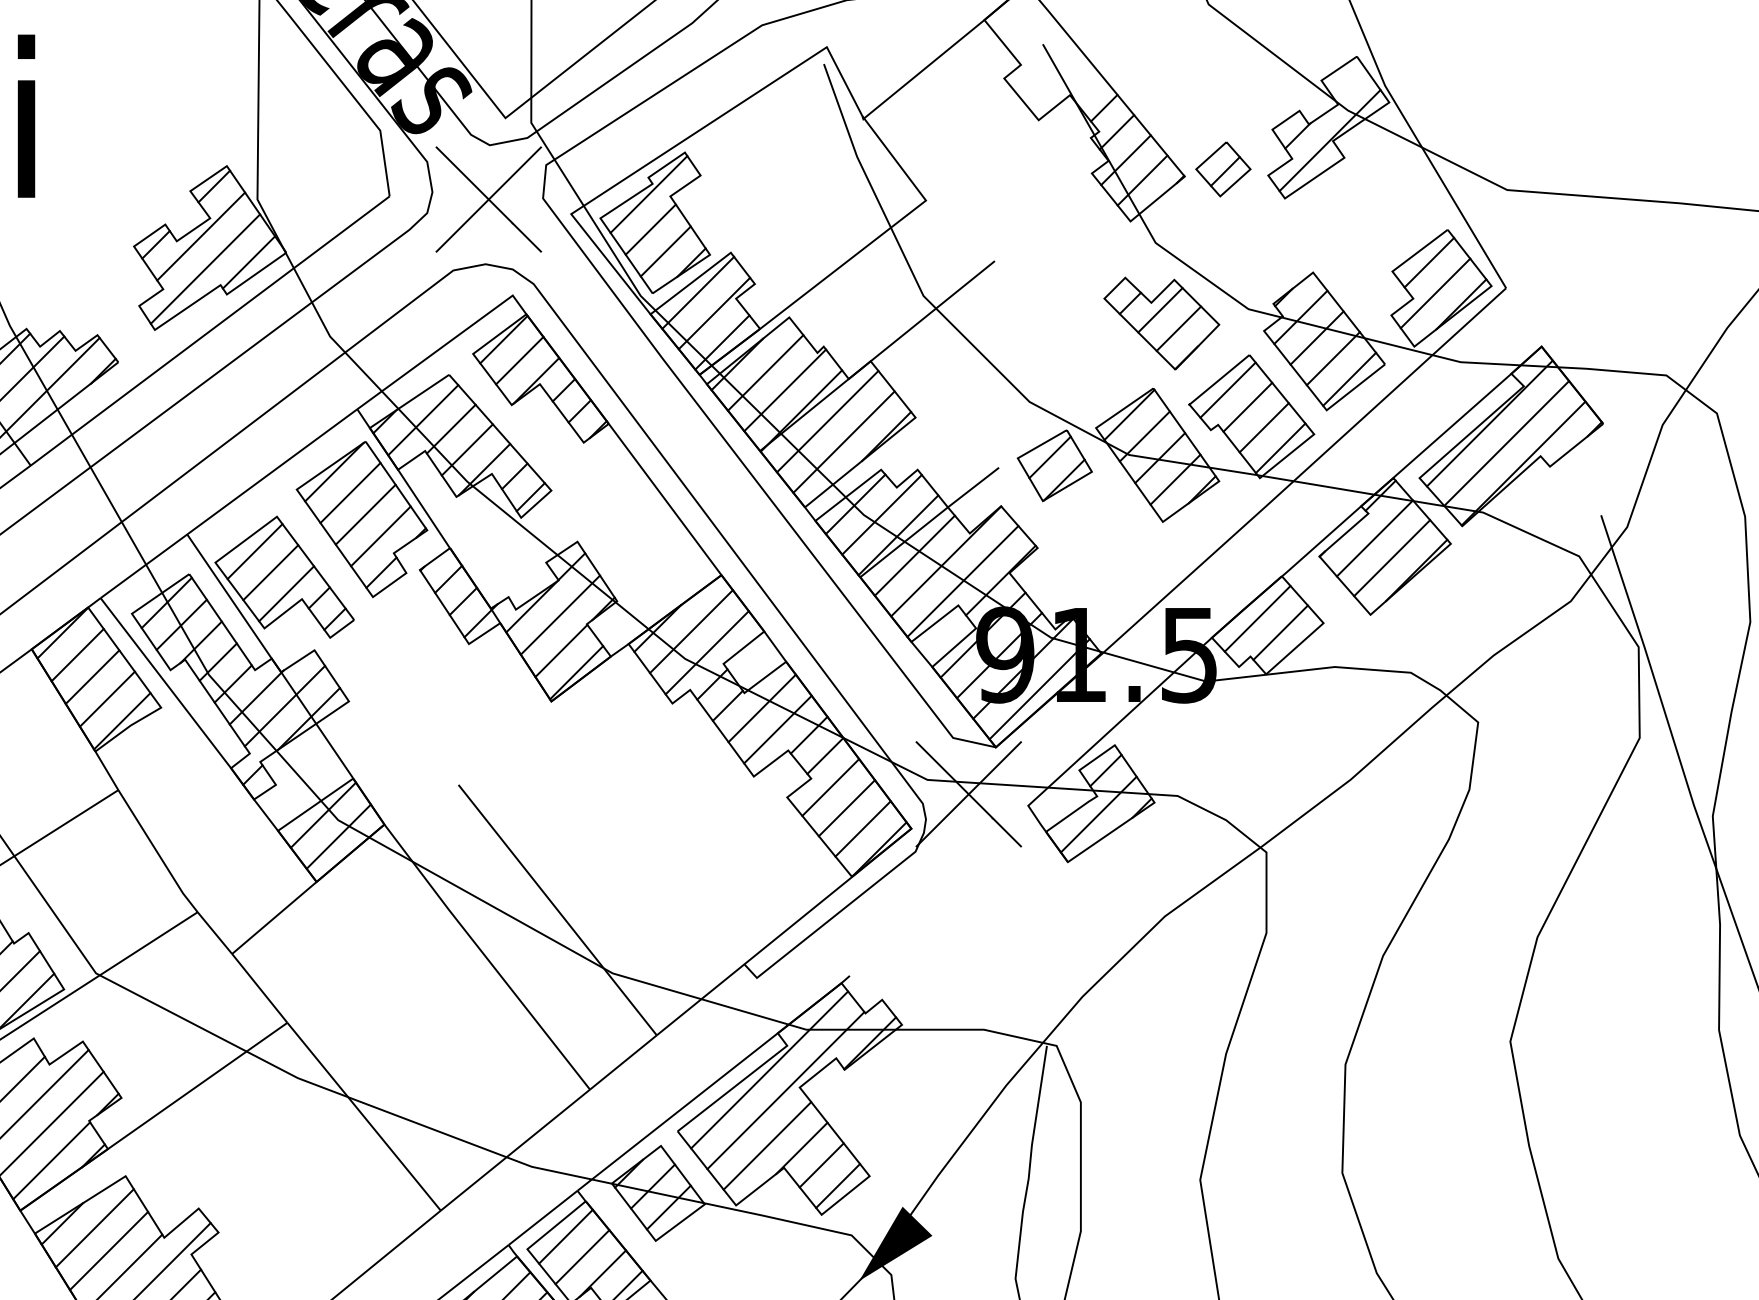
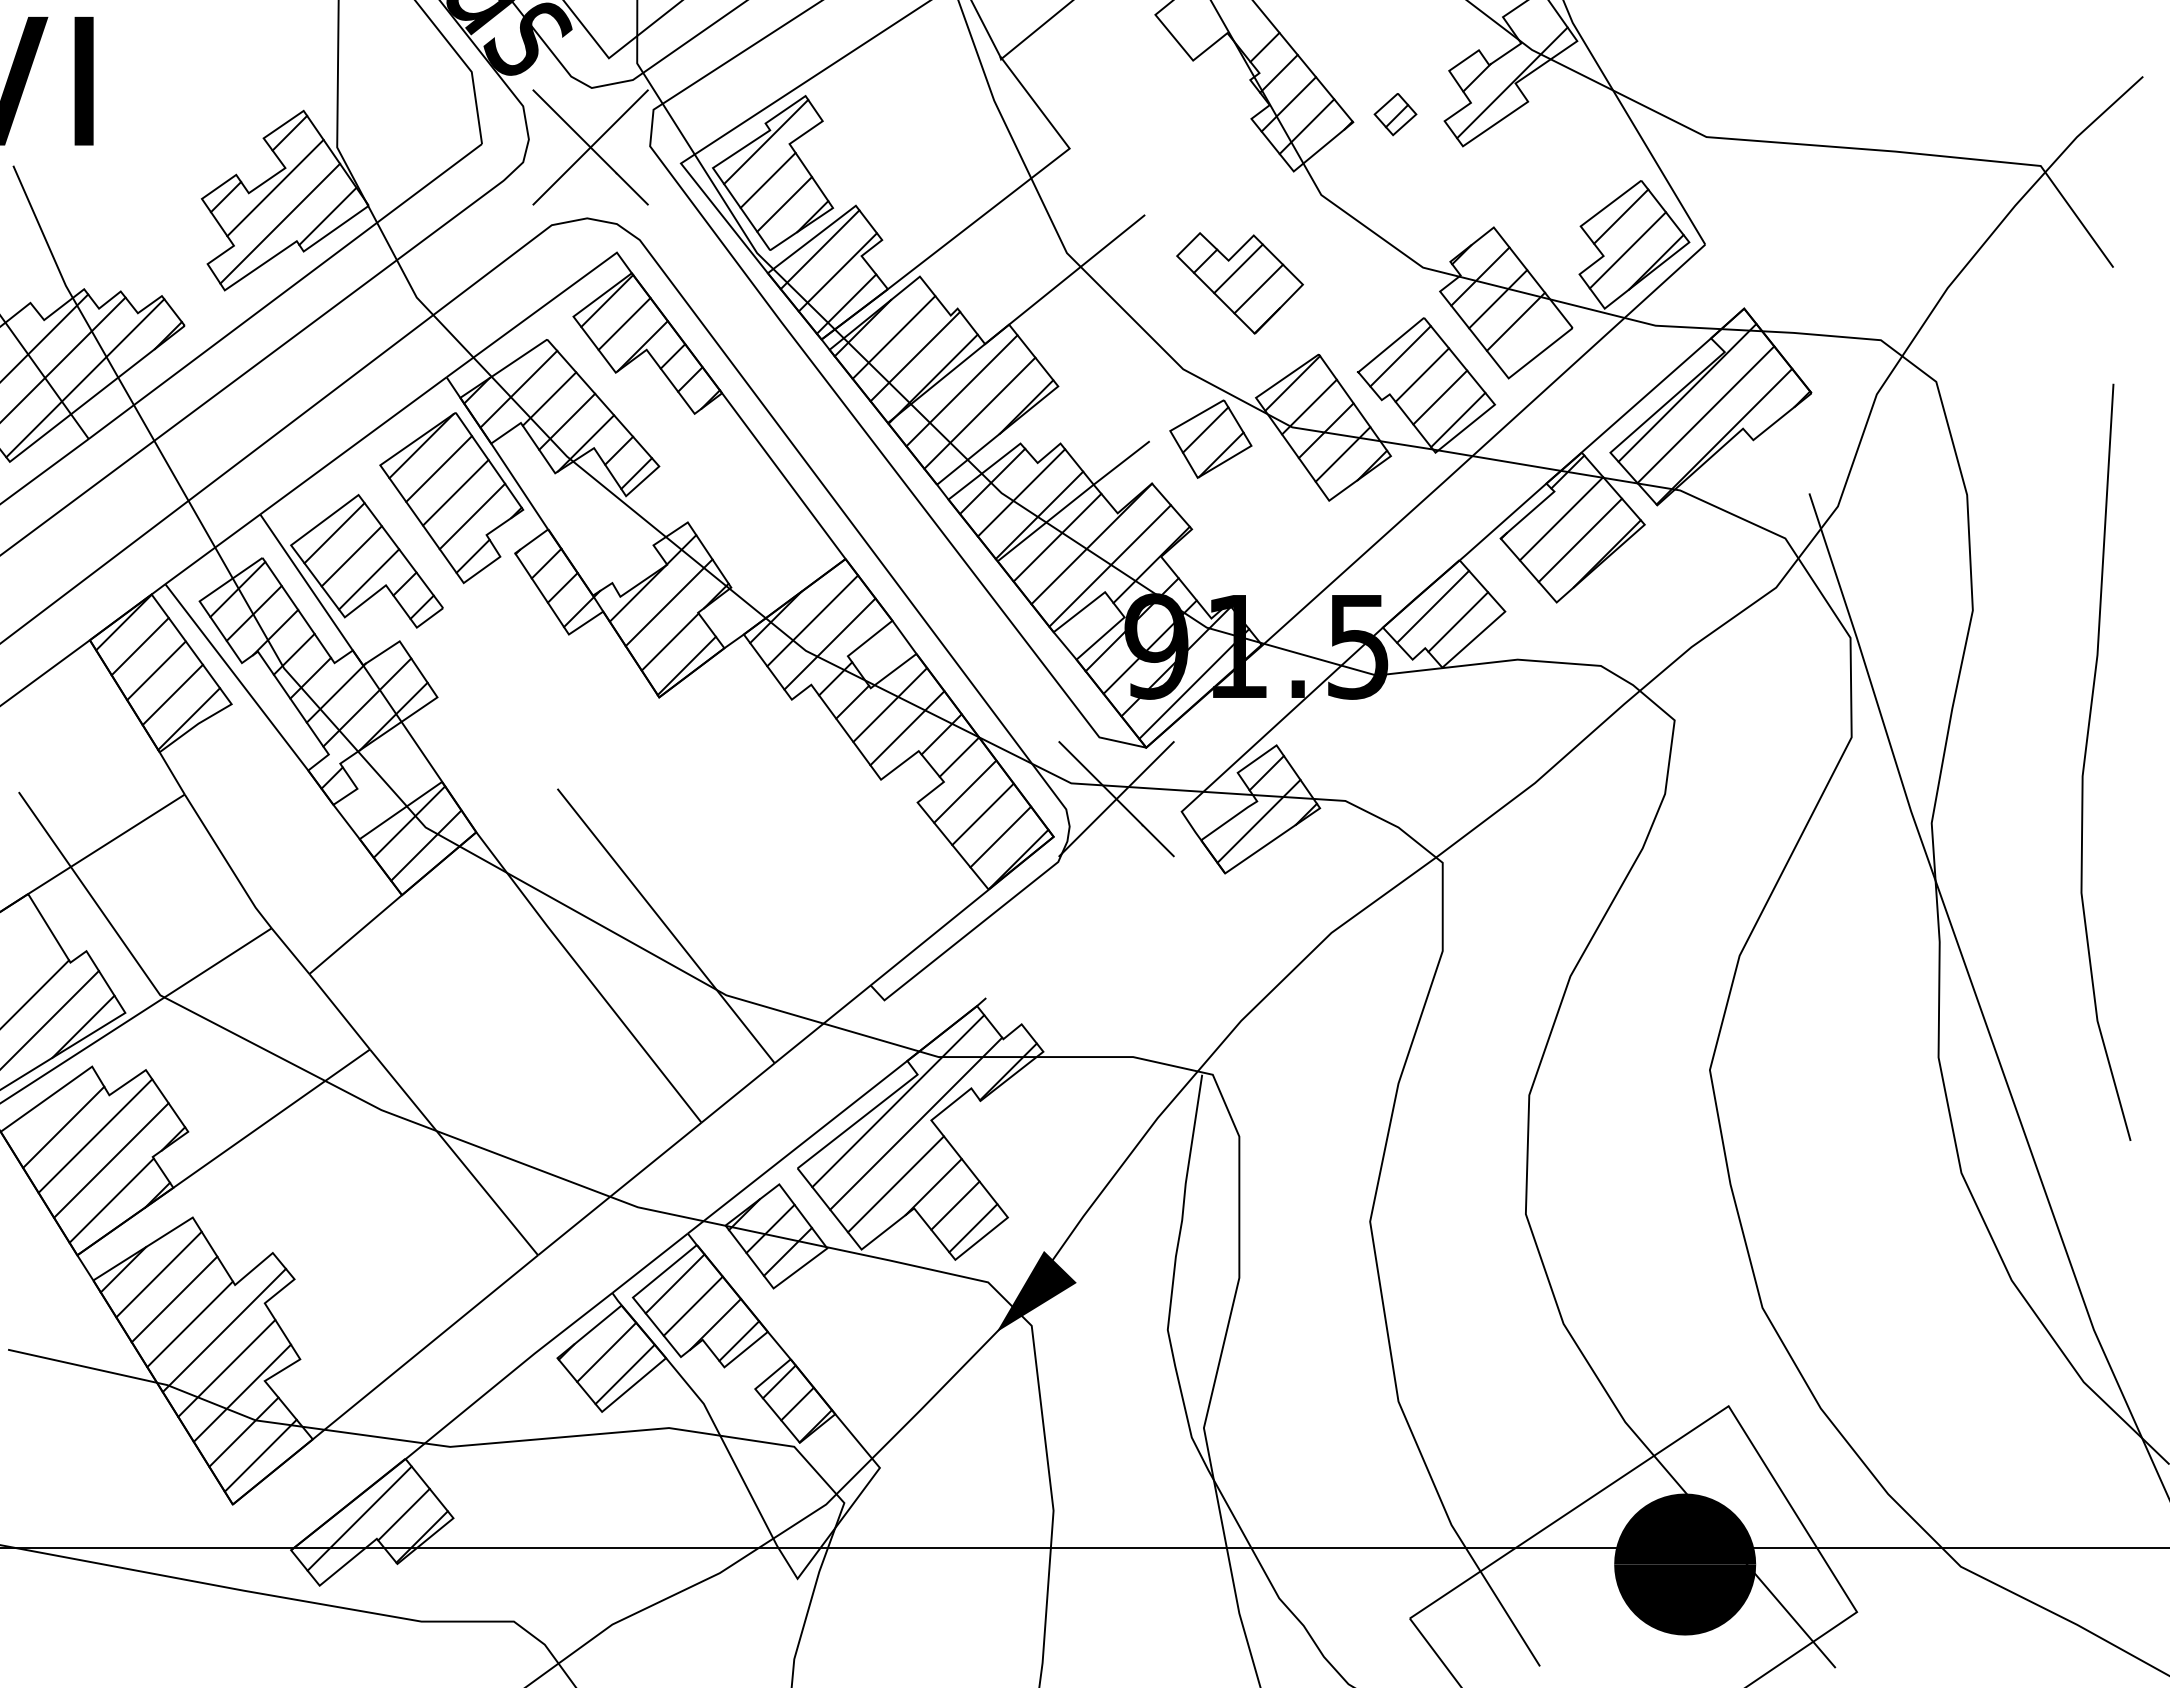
part: (1223, 169) -> (1395, 114), size x0.7
part: (1161, 323) -> (1239, 283), moved
line: (1349, 379) -> (1533, 344), removed

